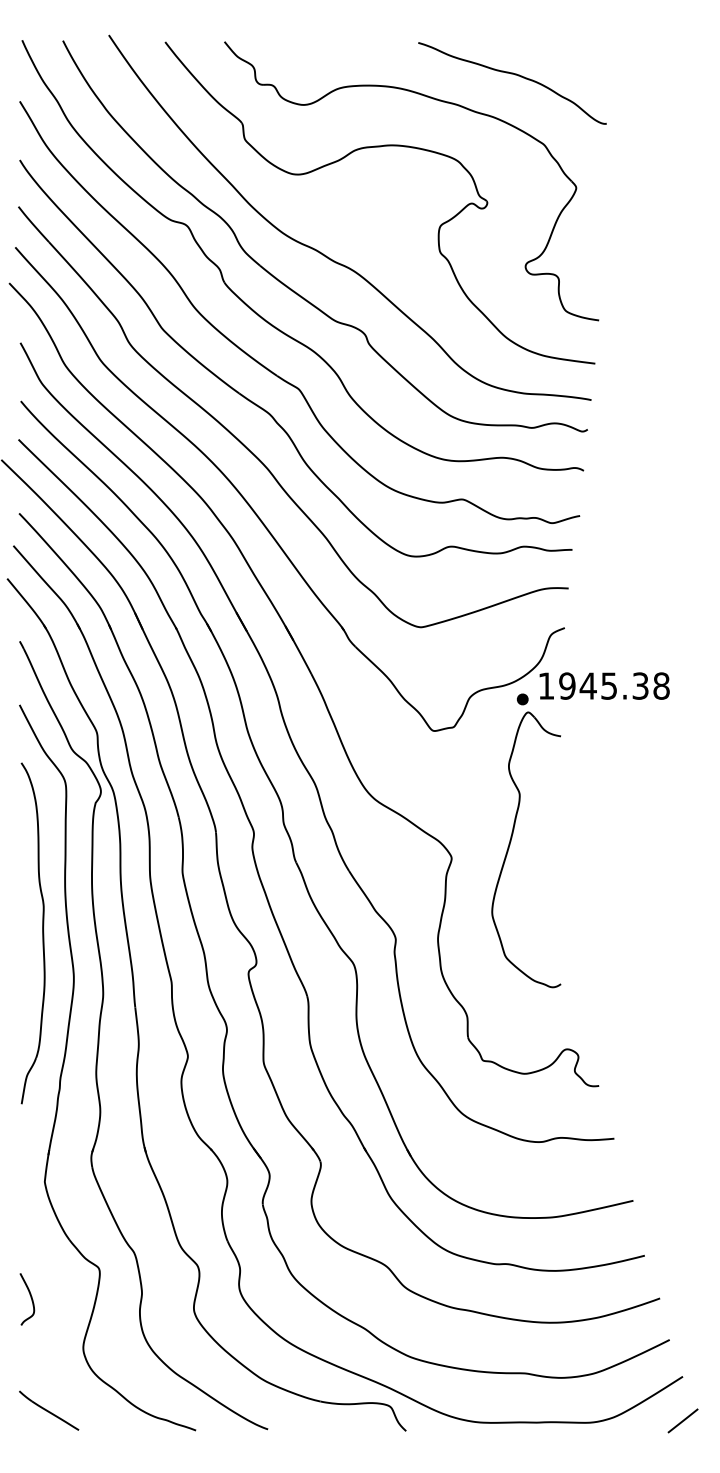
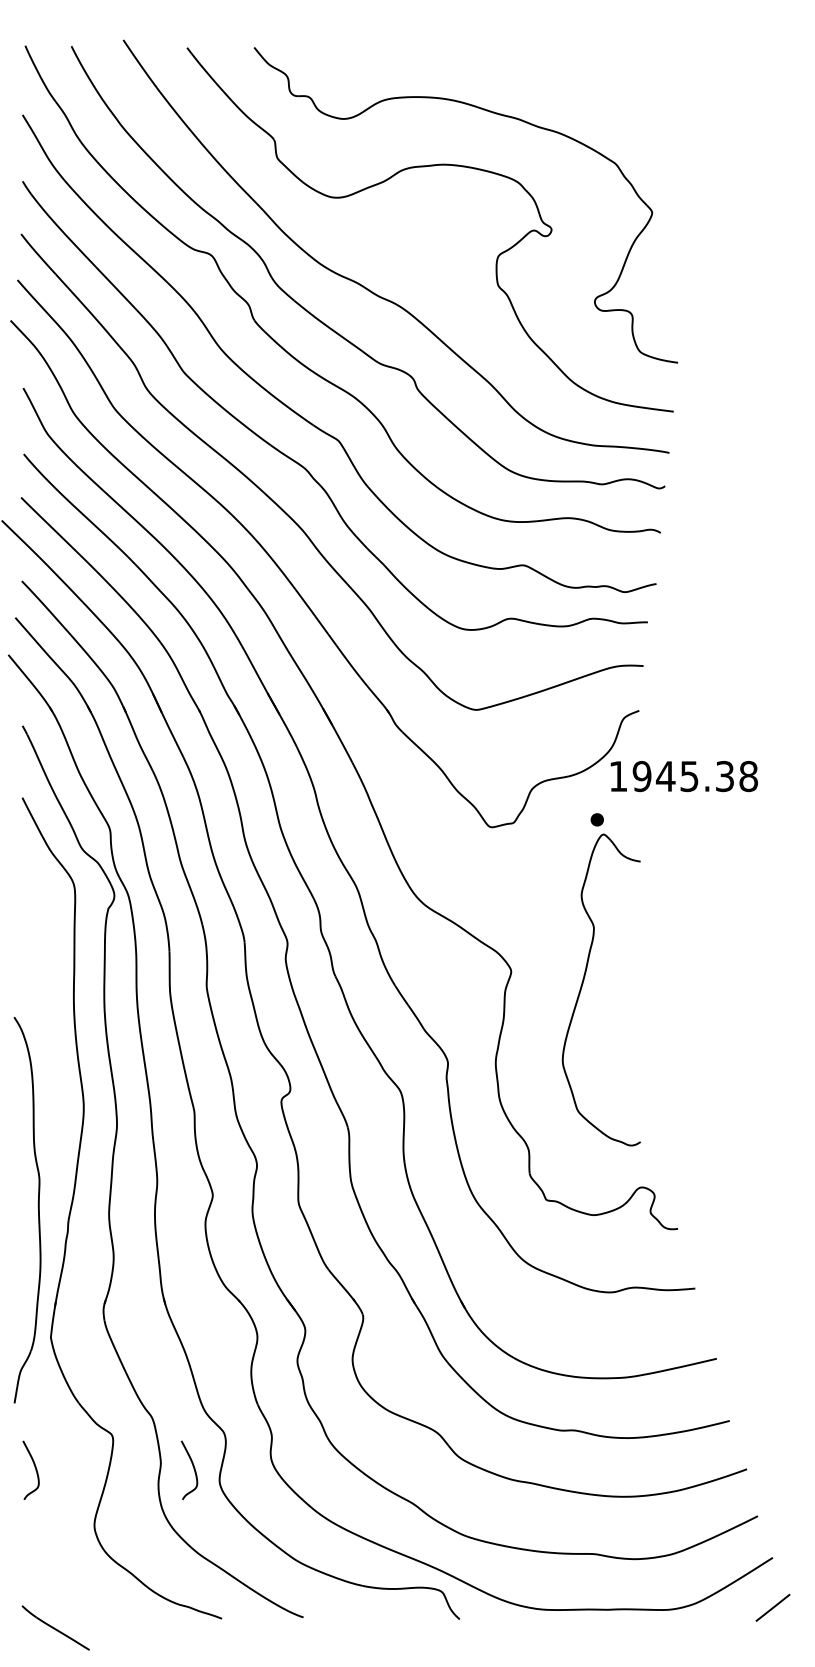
curve: (515, 75) -> (583, 85), removed
part: (512, 838) -> (585, 977), moved
part: (42, 933) -> (38, 1210), moved
curve: (170, 1297) -> (193, 1468), added
part: (49, 1410) -> (56, 1627), moved

